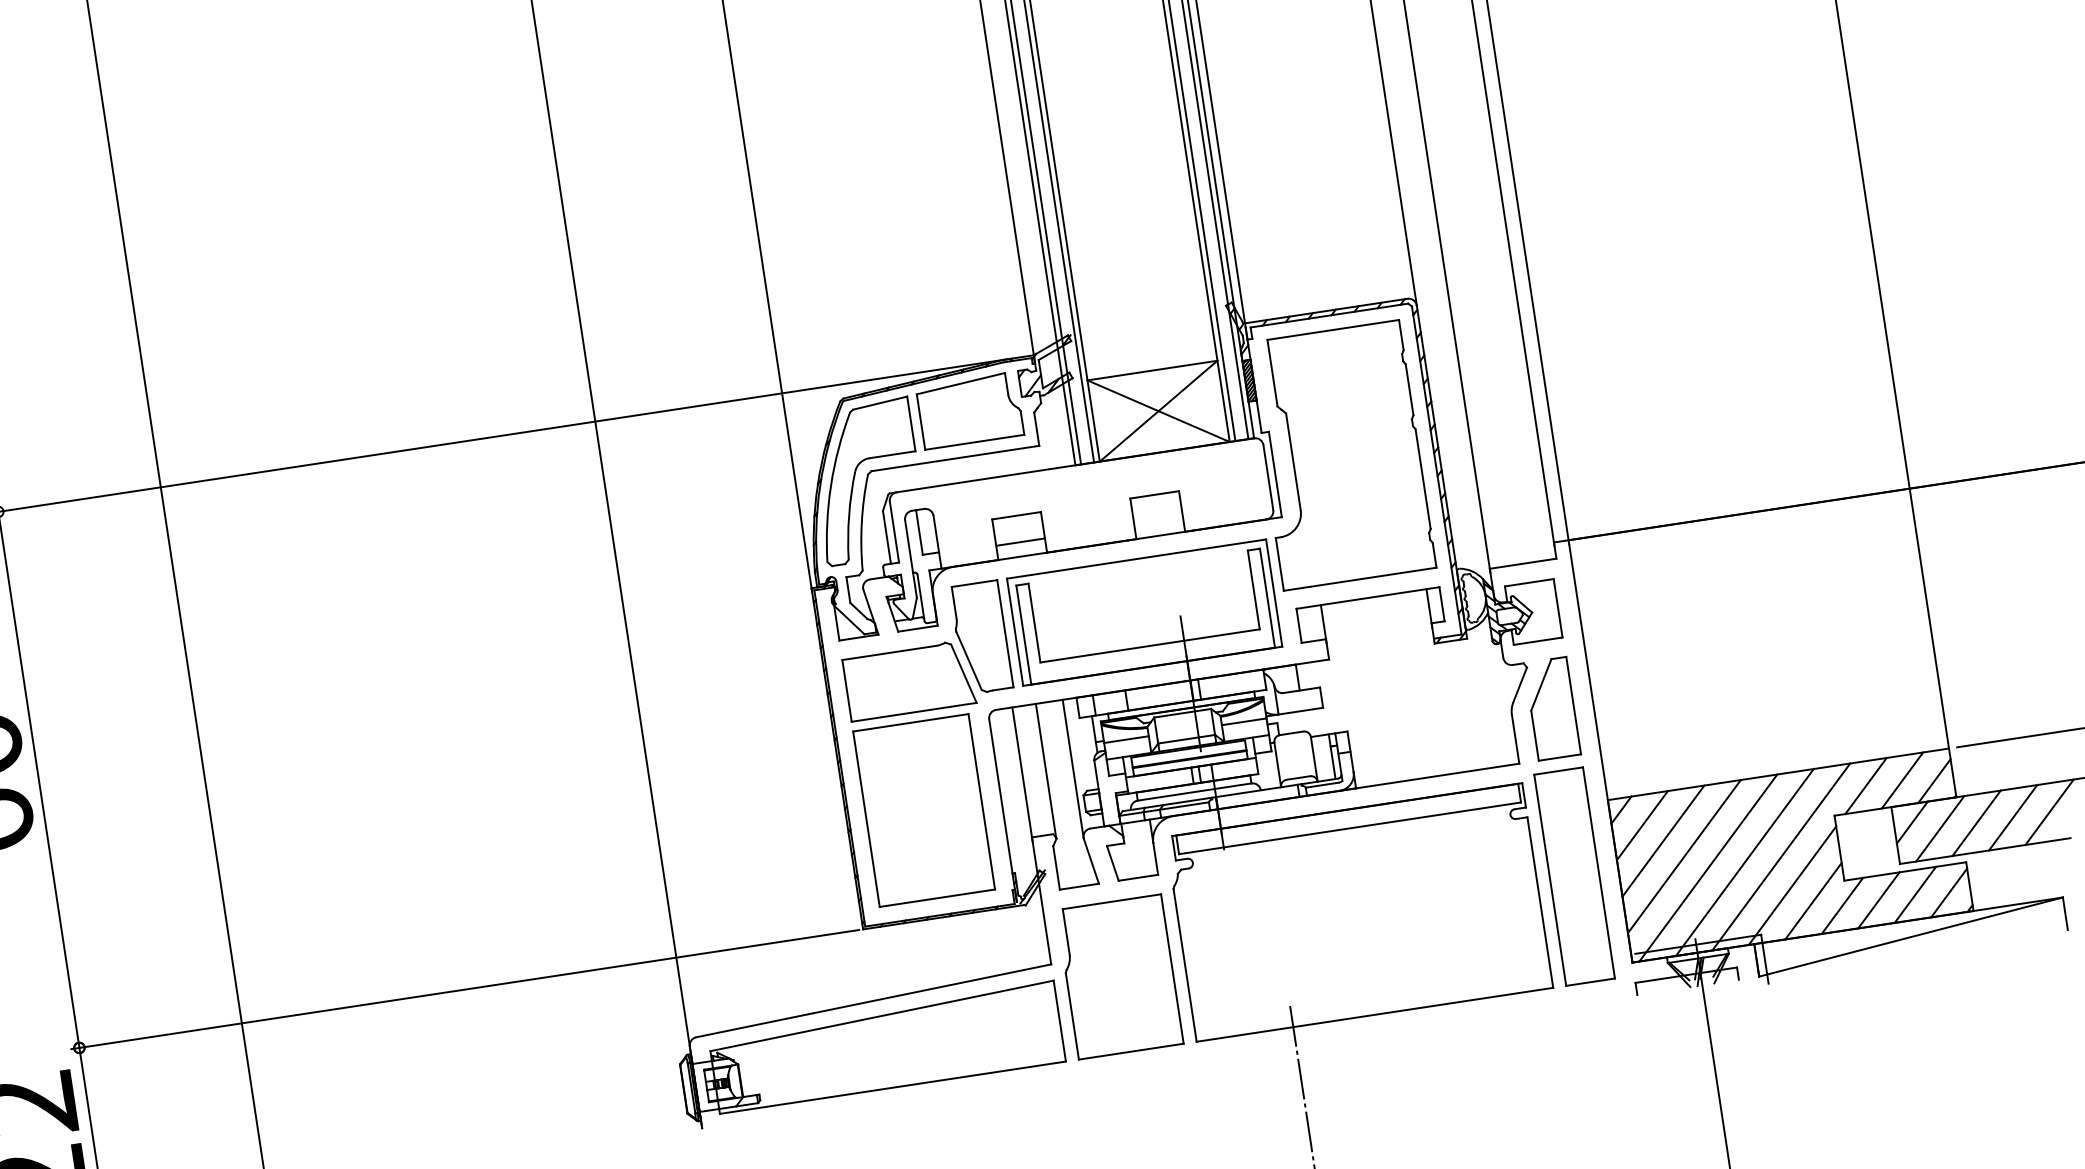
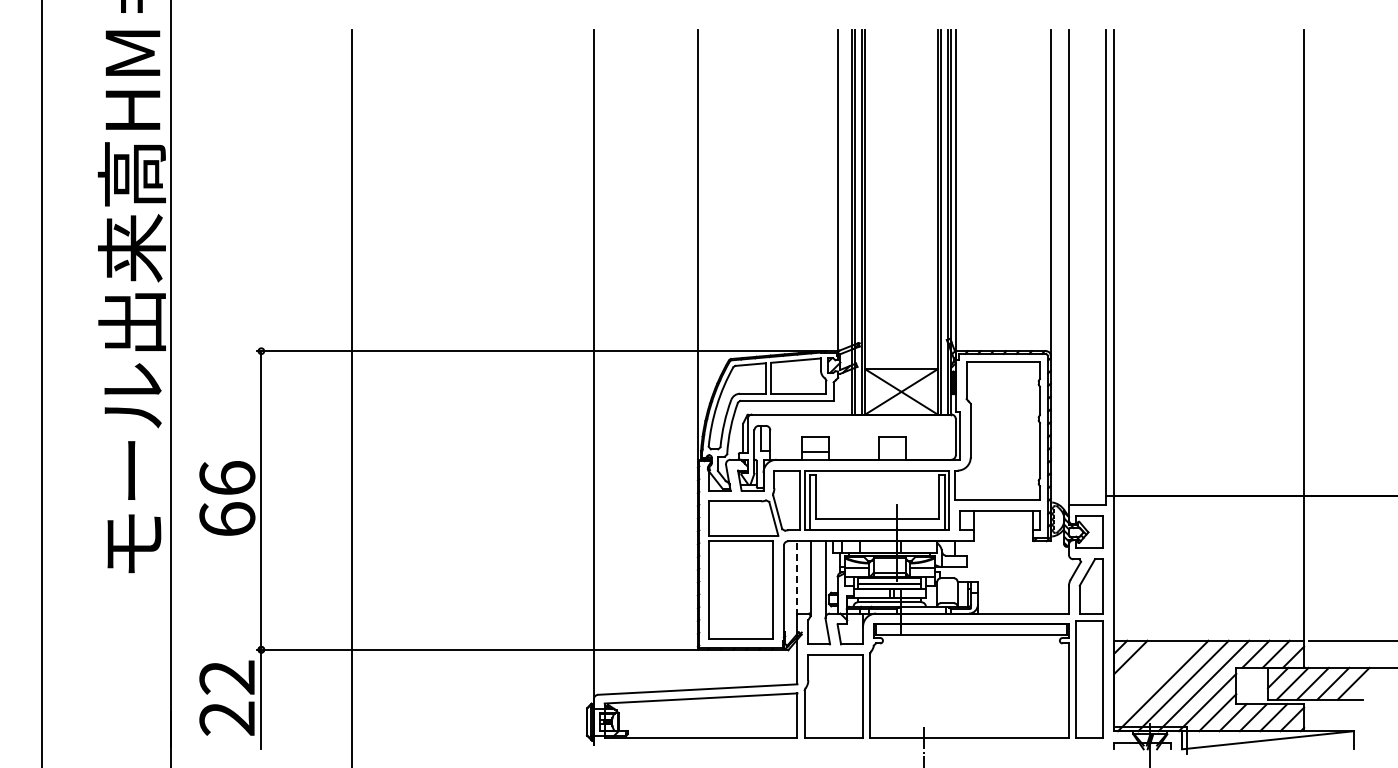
line: (1022, 774) -> (797, 578), solid -> dashed
line: (1662, 841) -> (1140, 667), removed
line: (1684, 856) -> (1151, 677), removed

